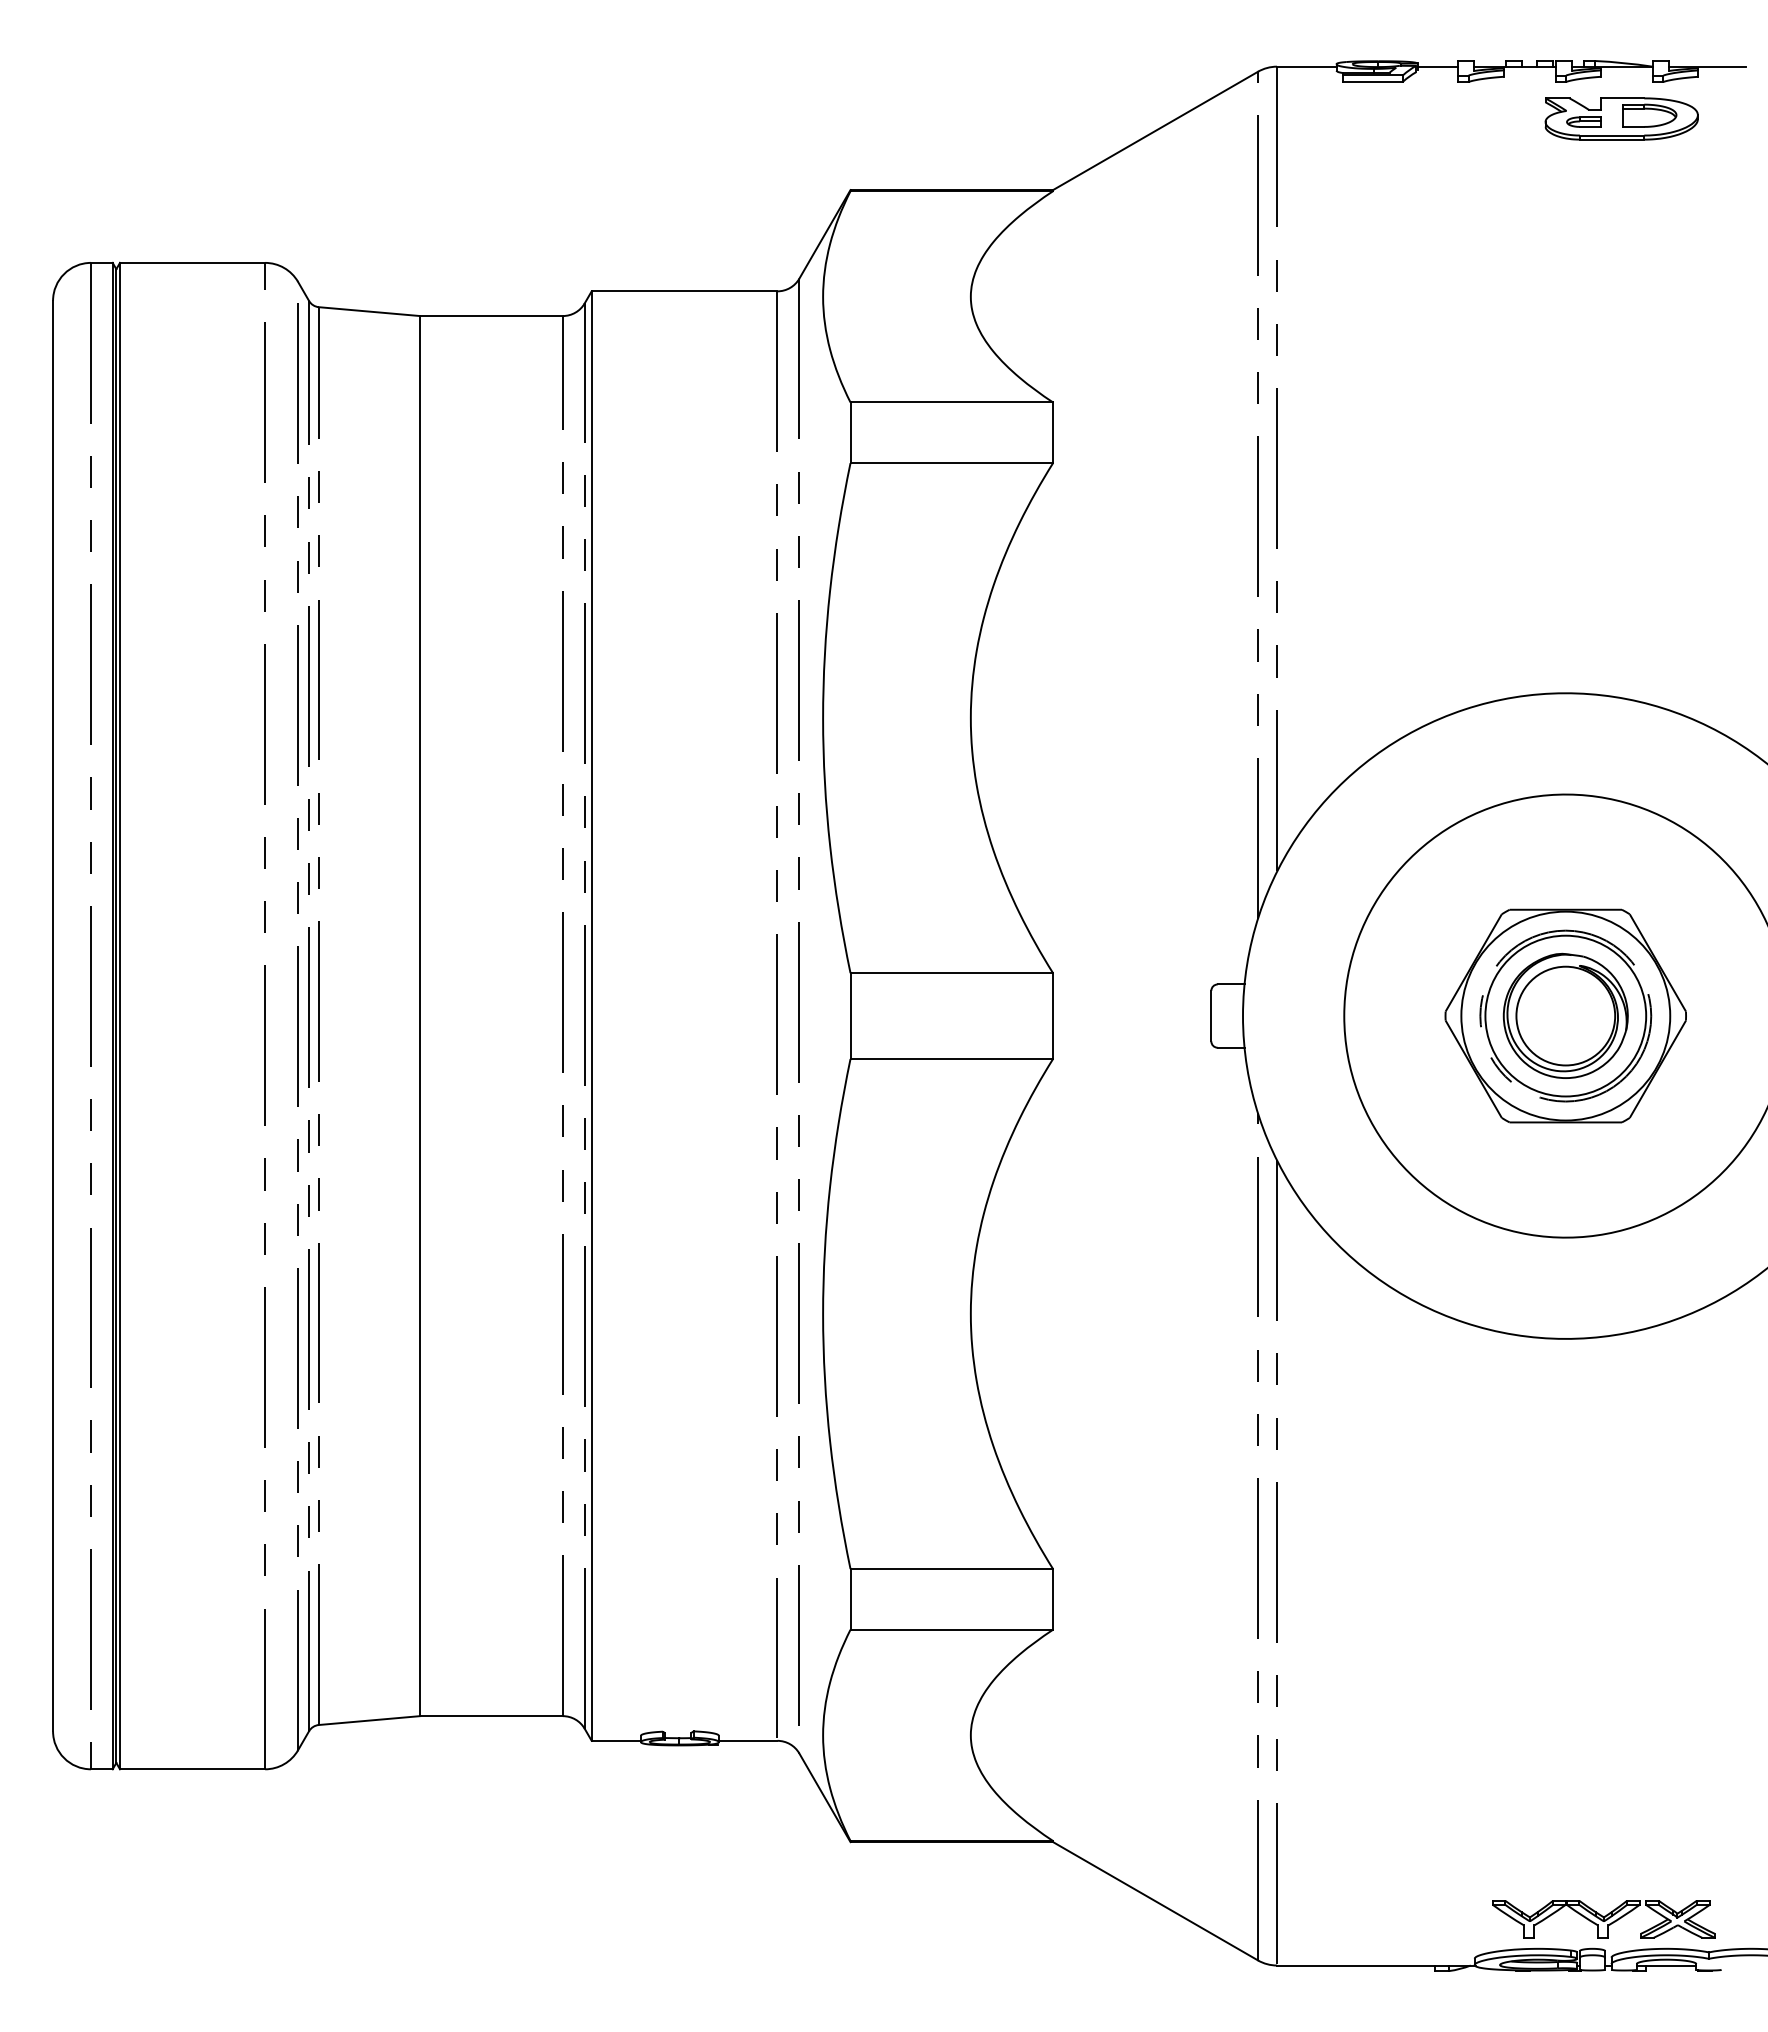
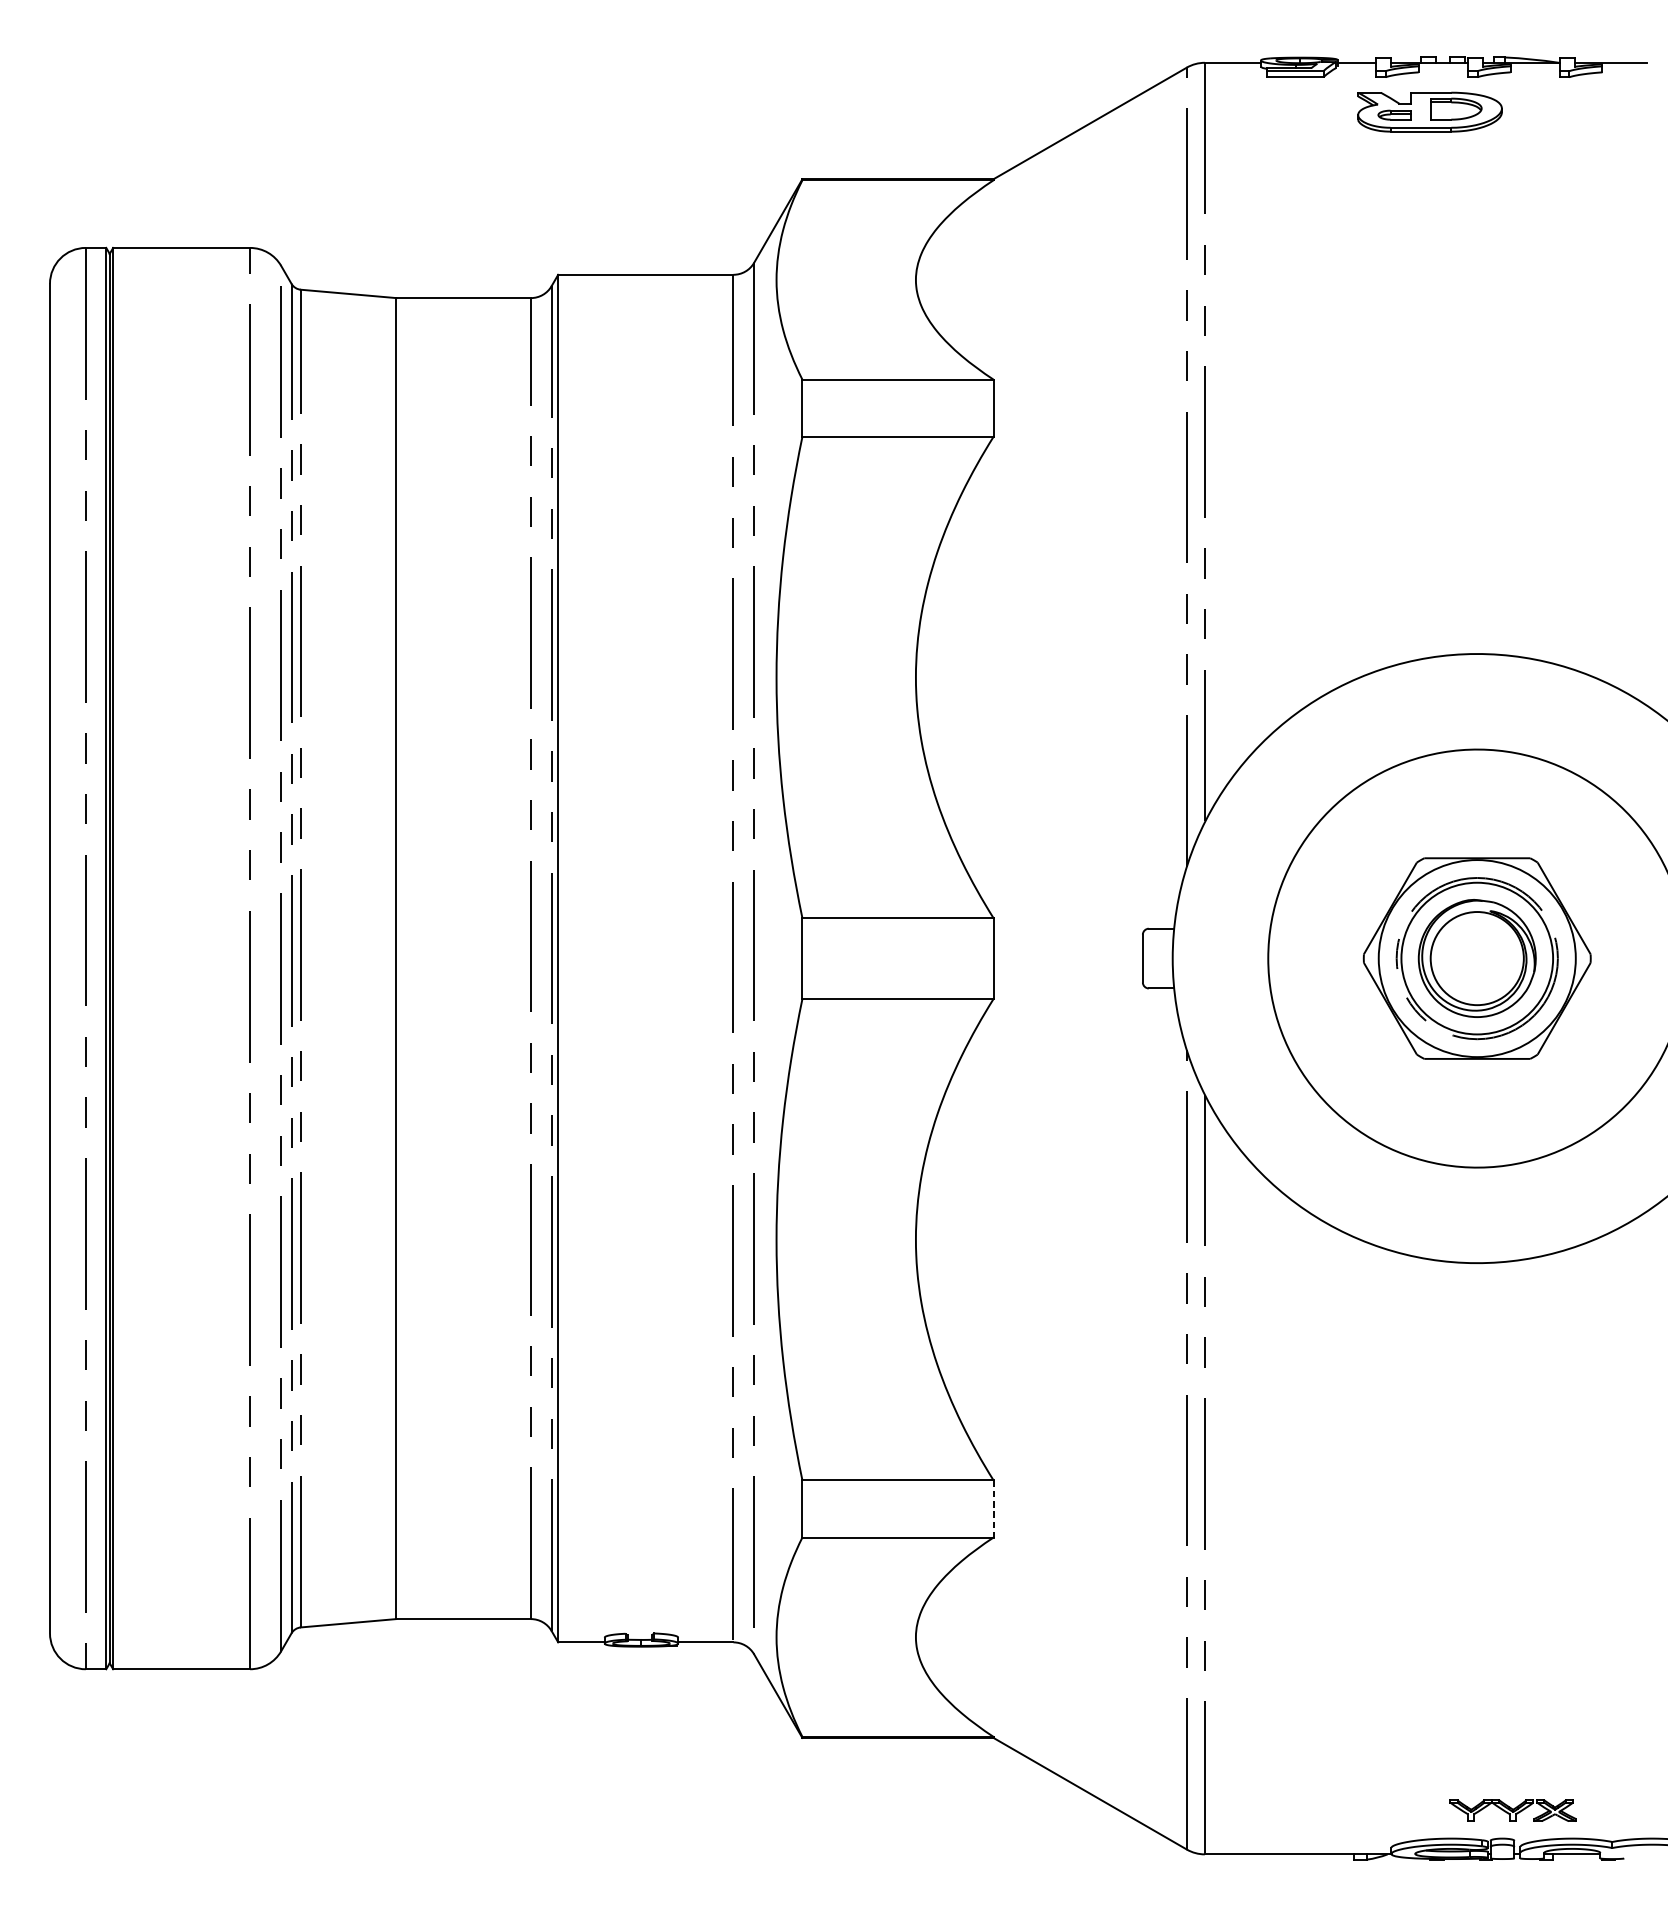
part: (1621, 118) -> (1429, 111), moved
line: (1053, 1599) -> (993, 1509), solid -> dashed
part: (1603, 1919) -> (1512, 1810), size x0.6

